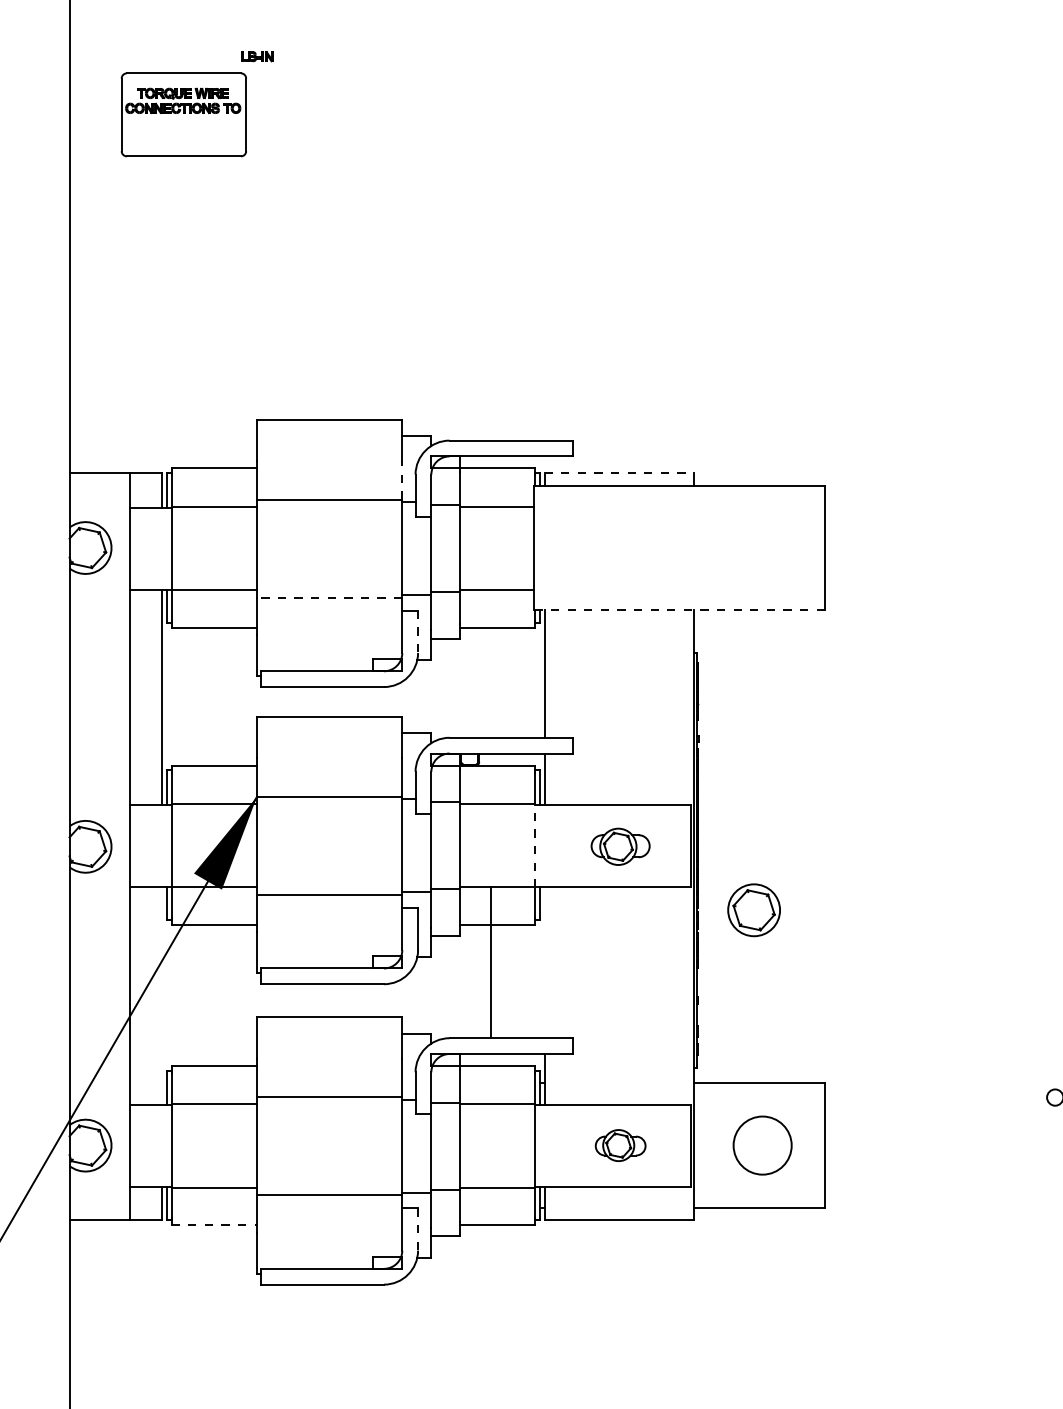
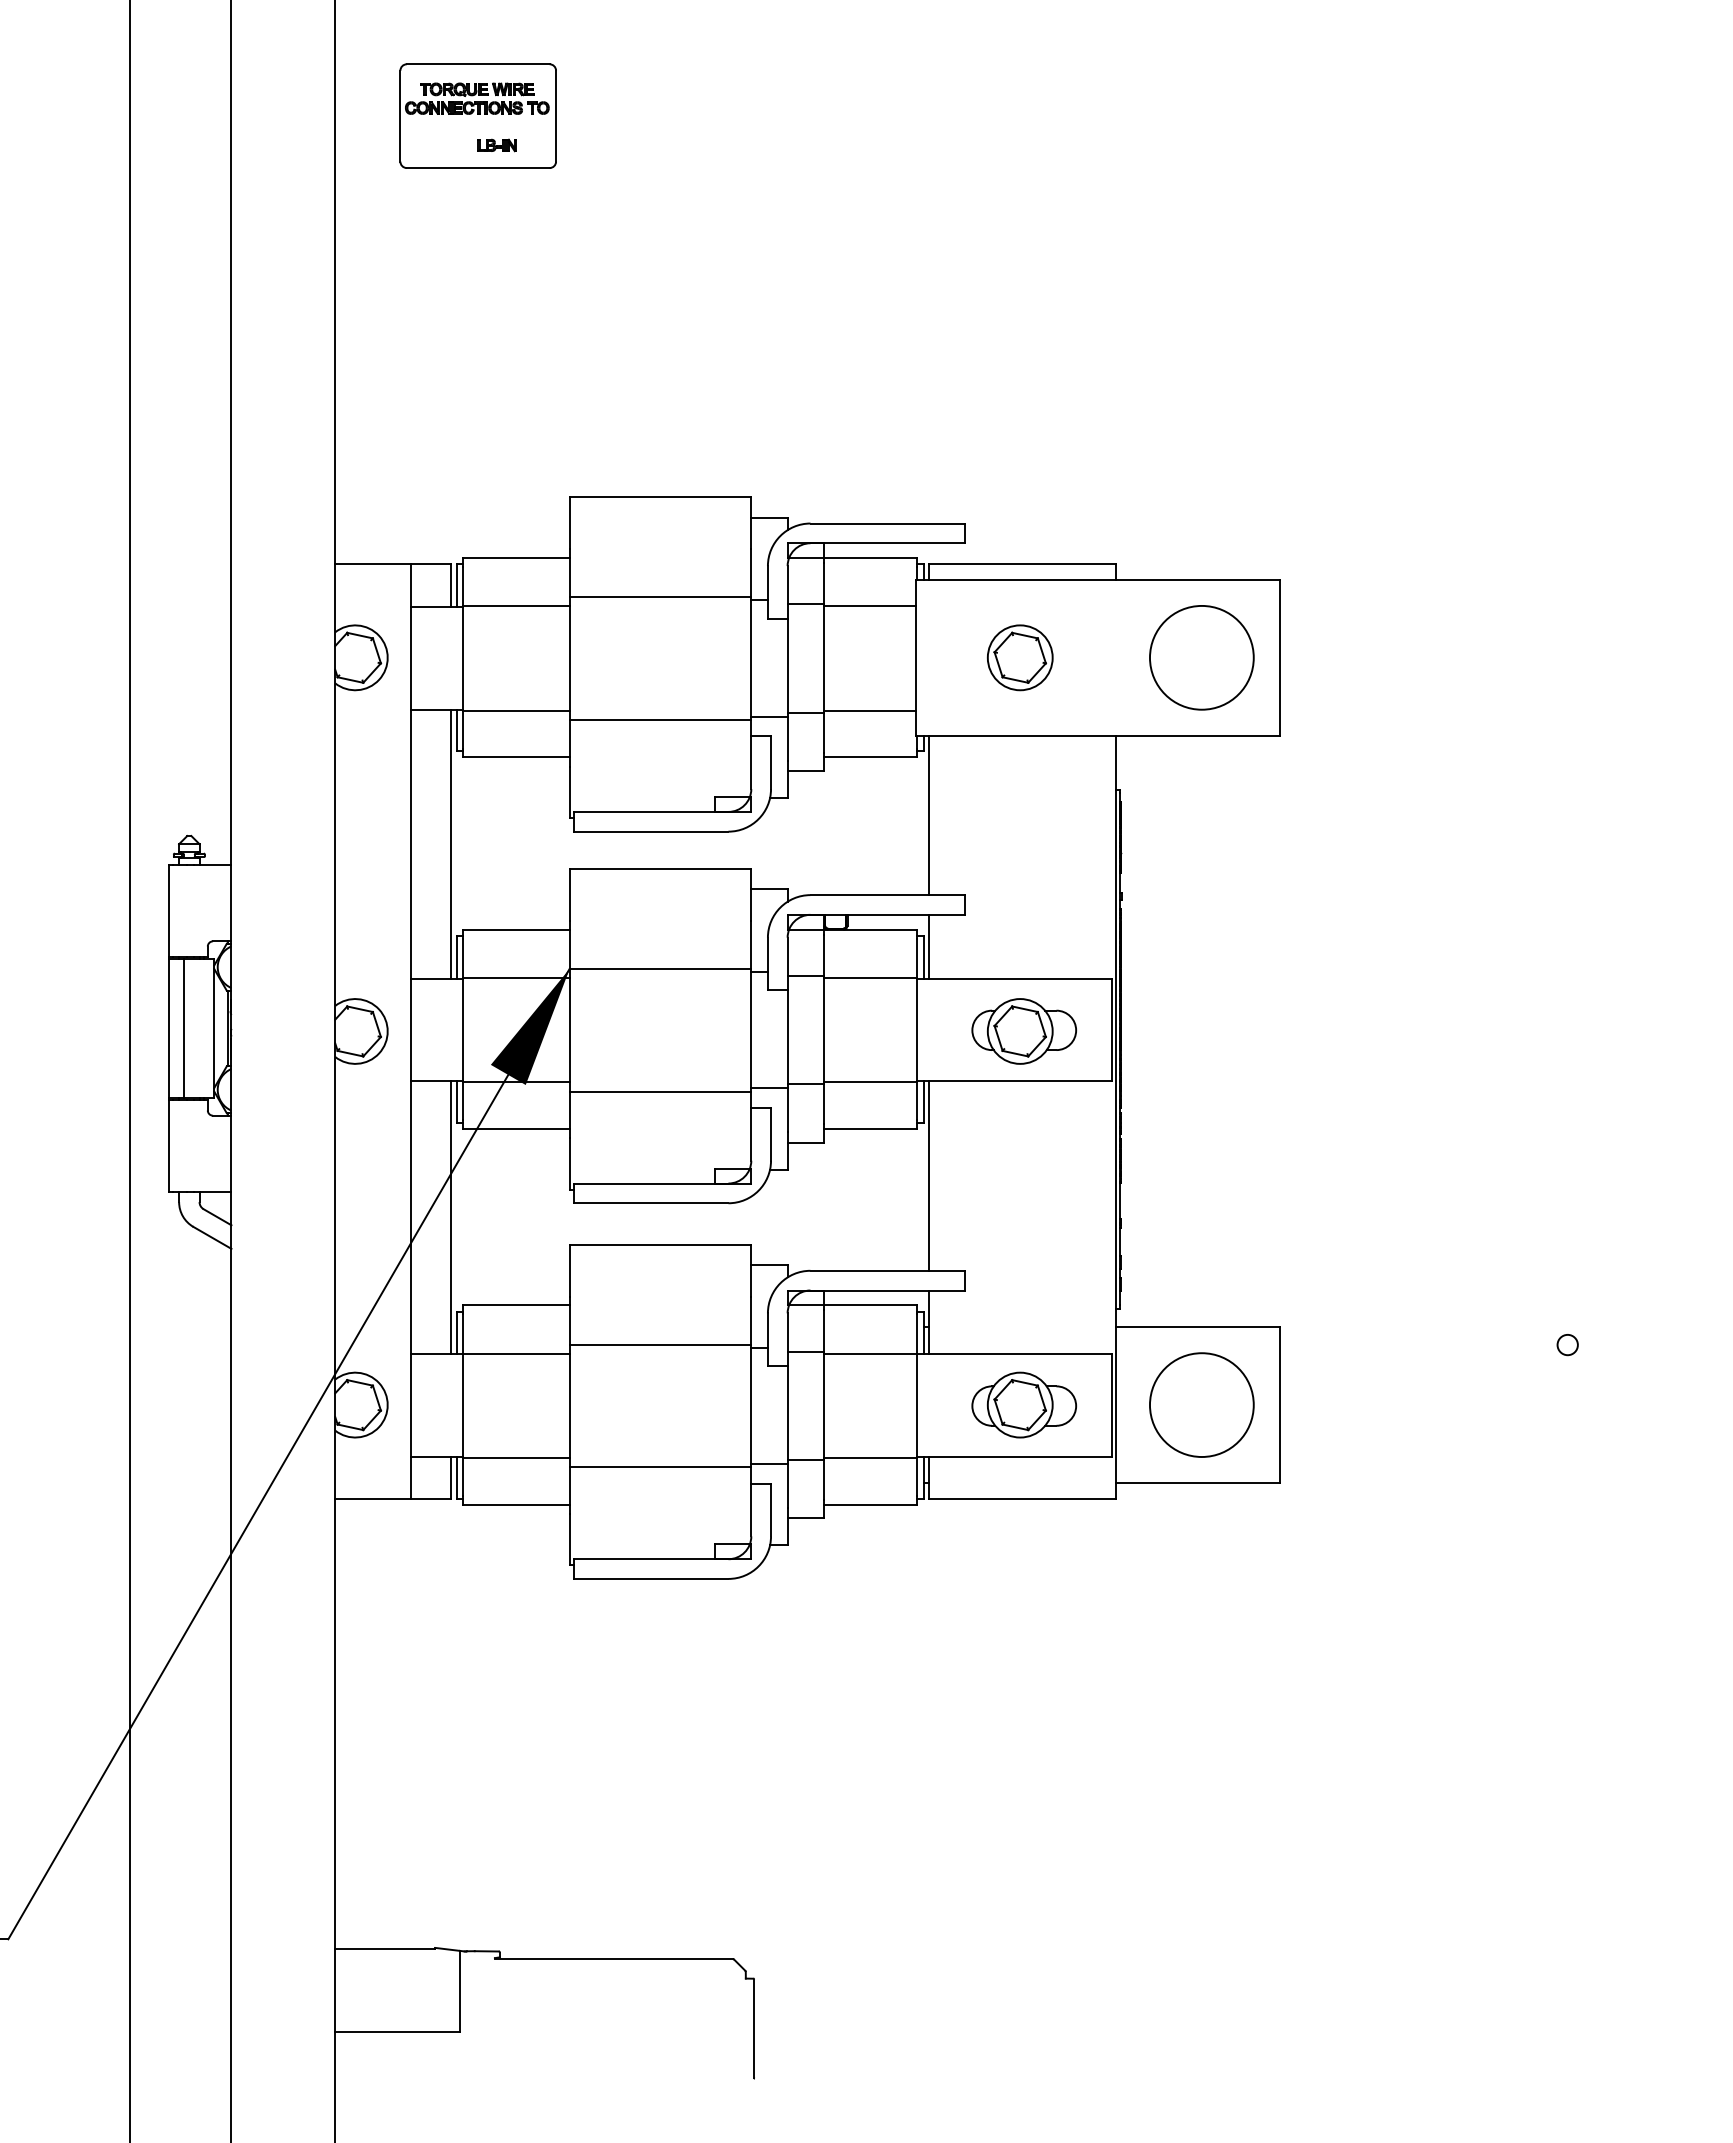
part: (256, 56) -> (496, 145), moved
line: (619, 473) -> (1023, 564), dashed -> solid
line: (402, 480) -> (751, 573), dashed -> solid
circle: (762, 547) -> (1201, 657), added
line: (329, 597) -> (660, 719), dashed -> solid
line: (679, 610) -> (1098, 735), dashed -> solid
line: (418, 632) -> (771, 763), dashed -> solid
line: (535, 845) -> (917, 1029), dashed -> solid
part: (620, 846) -> (1024, 1031), size x1.43
part: (753, 910) -> (1019, 657), moved
line: (491, 962) -> (929, 1175), moved
line: (162, 995) -> (451, 1217), added
part: (620, 1145) -> (1024, 1404), size x1.67
circle: (762, 1145) -> (1201, 1404), size x1.43
line: (214, 1225) -> (516, 1504), dashed -> solid
line: (418, 1229) -> (771, 1510), dashed -> solid

